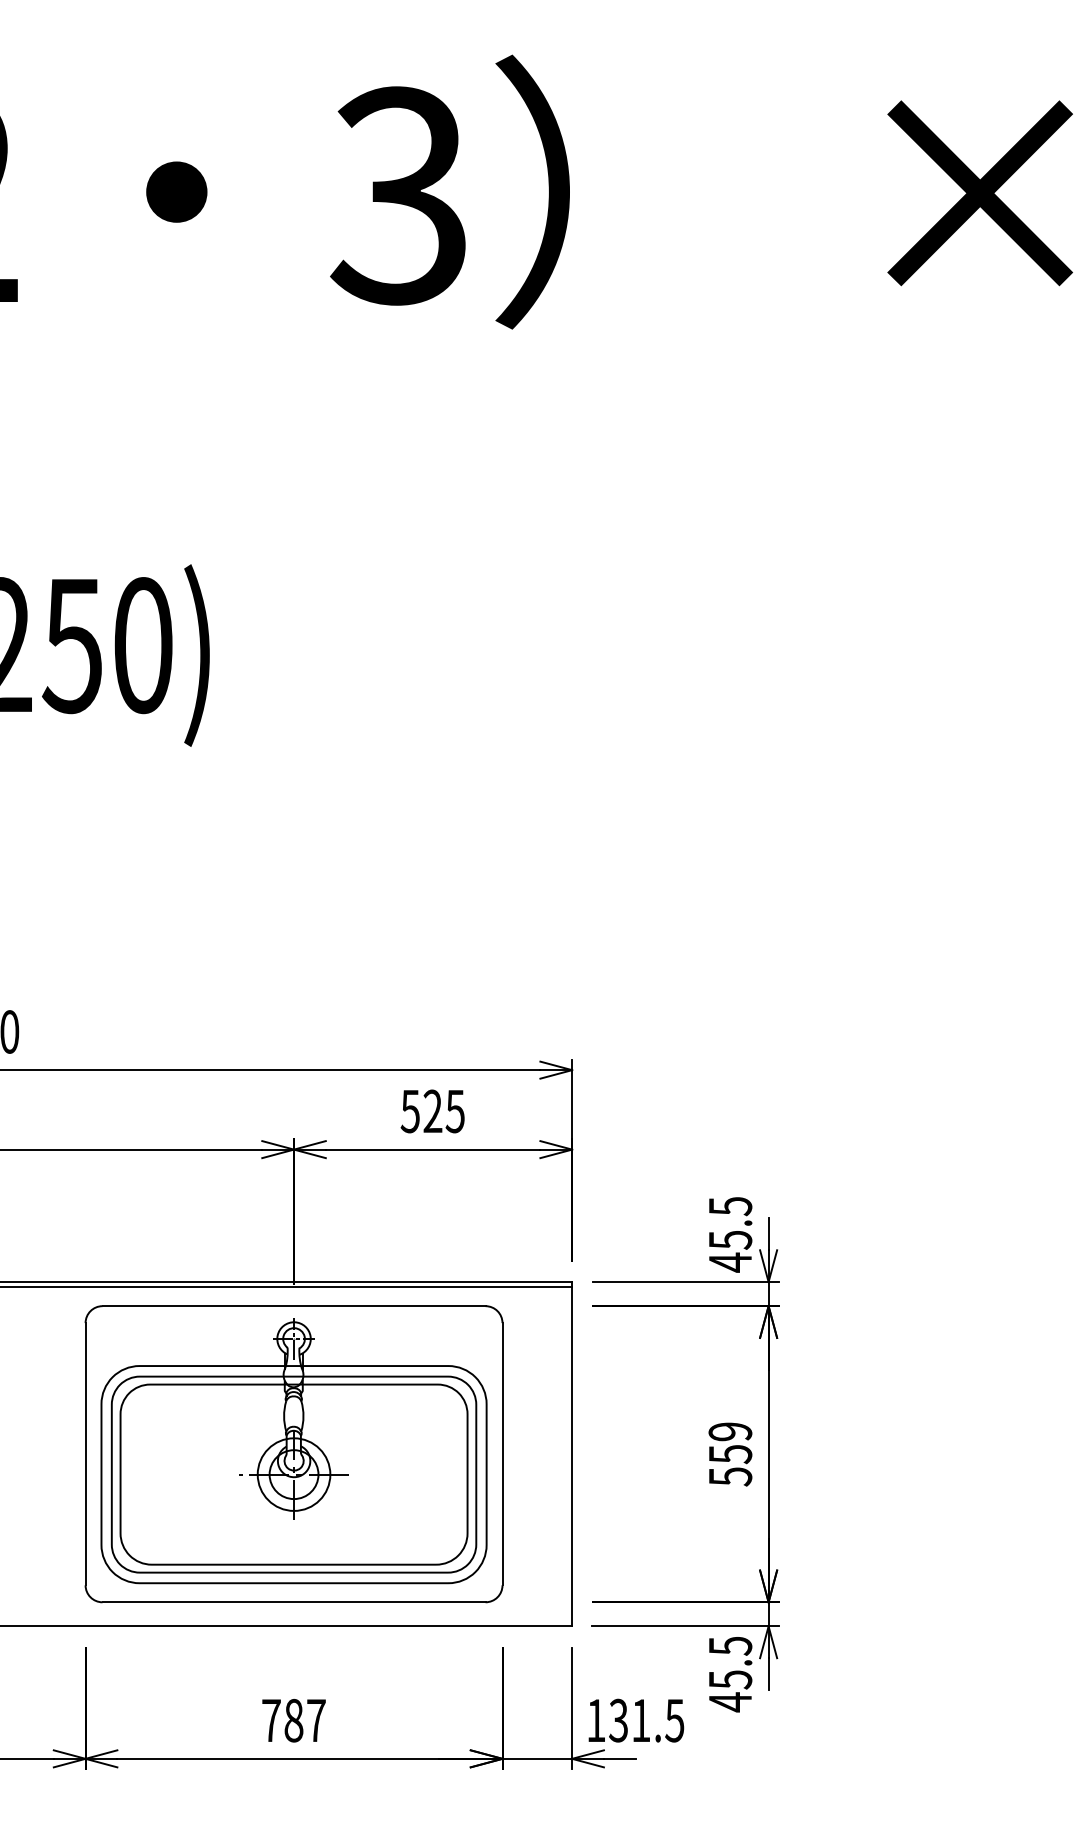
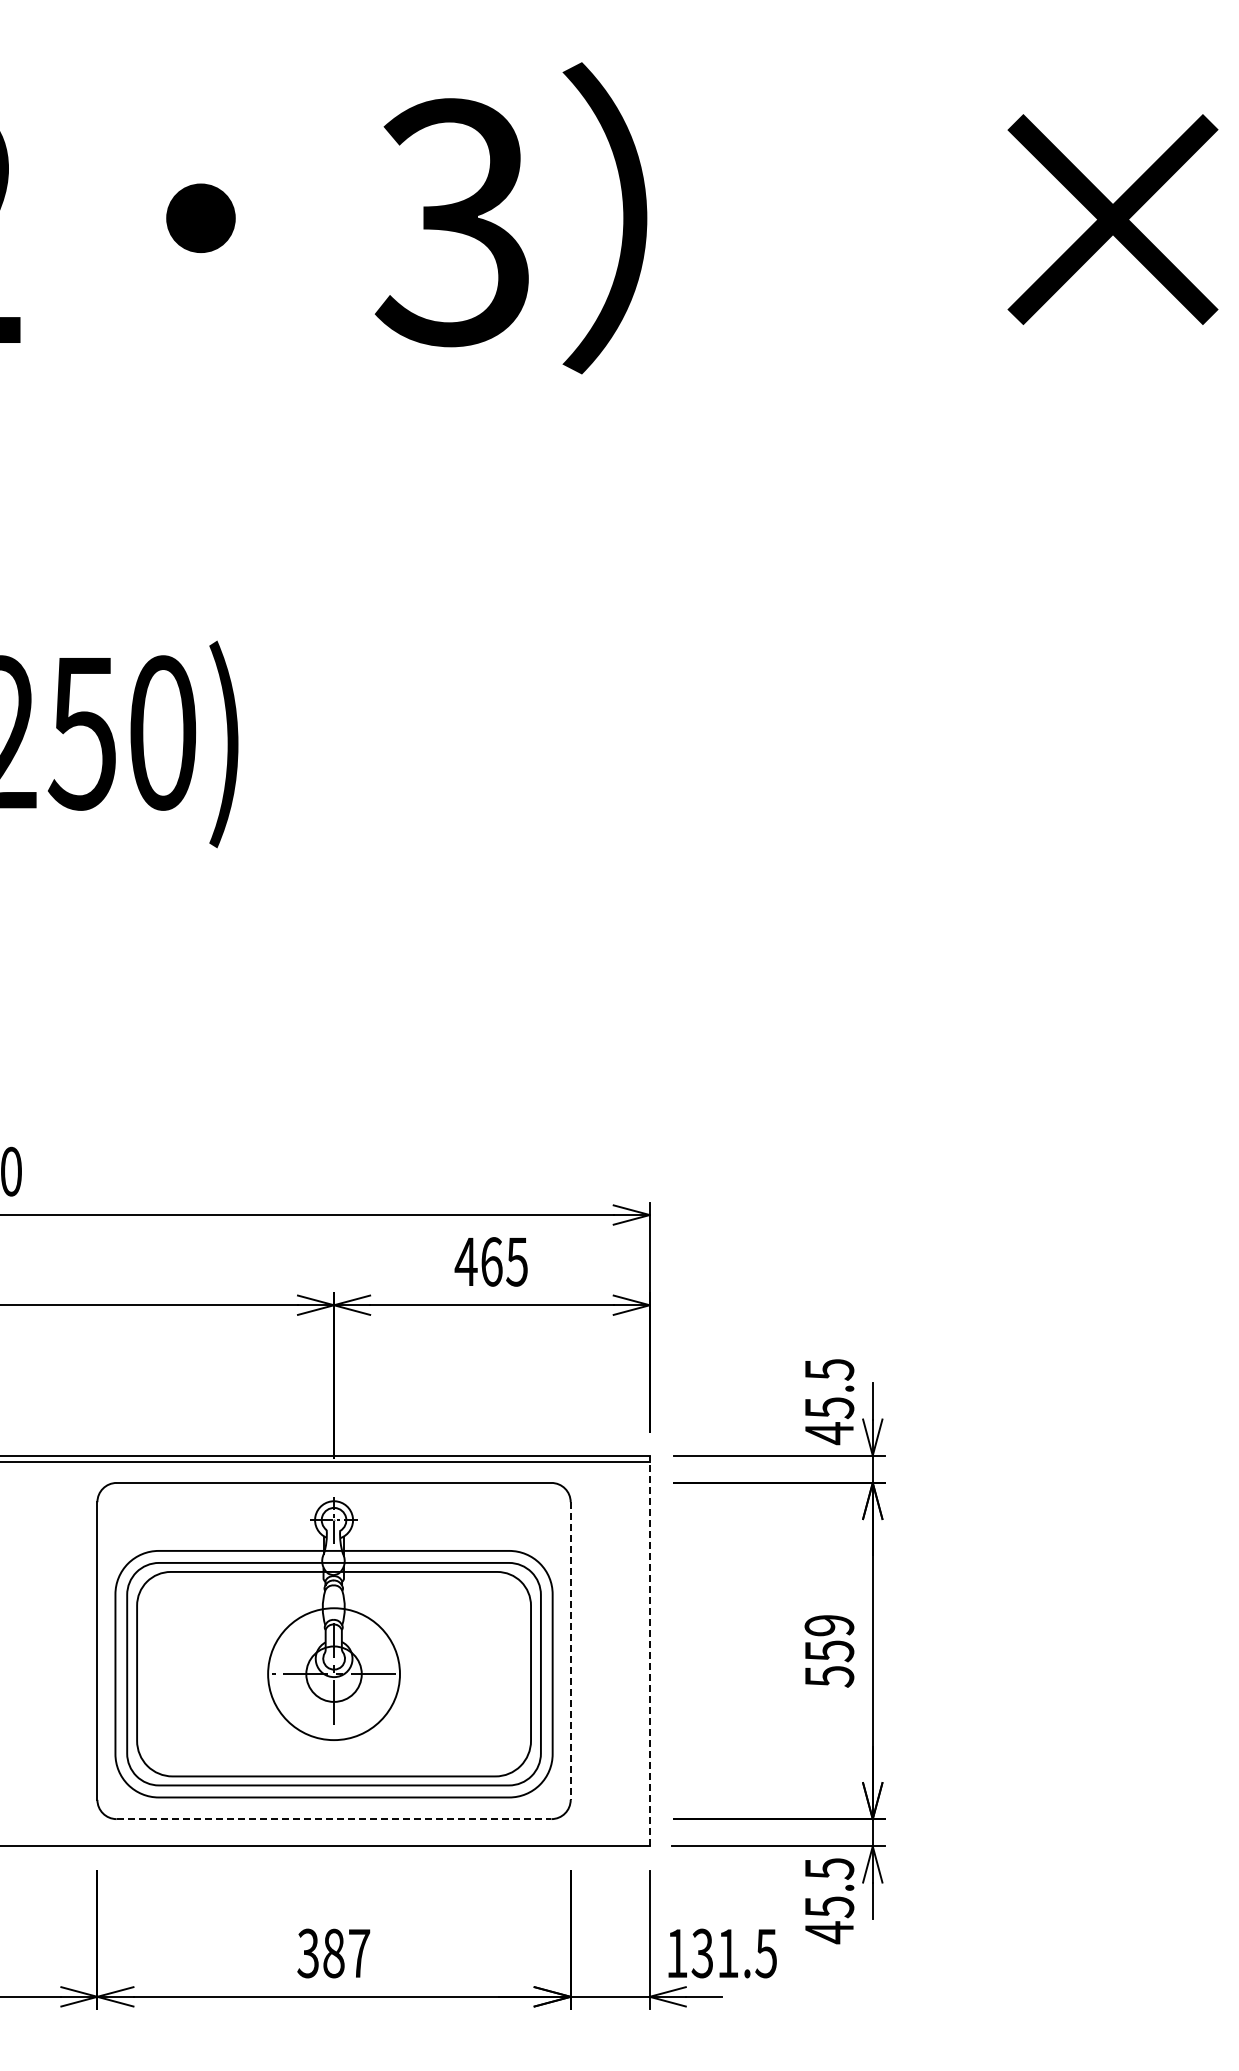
text: (421, 1111) -> (478, 1261), 525 -> 465
line: (571, 1453) -> (649, 1650), solid -> dashed
line: (502, 1454) -> (570, 1651), solid -> dashed
circle: (293, 1474) -> (333, 1673), size x1.6
line: (294, 1602) -> (334, 1819), solid -> dashed
text: (271, 1720) -> (308, 1953), 787 -> 387

